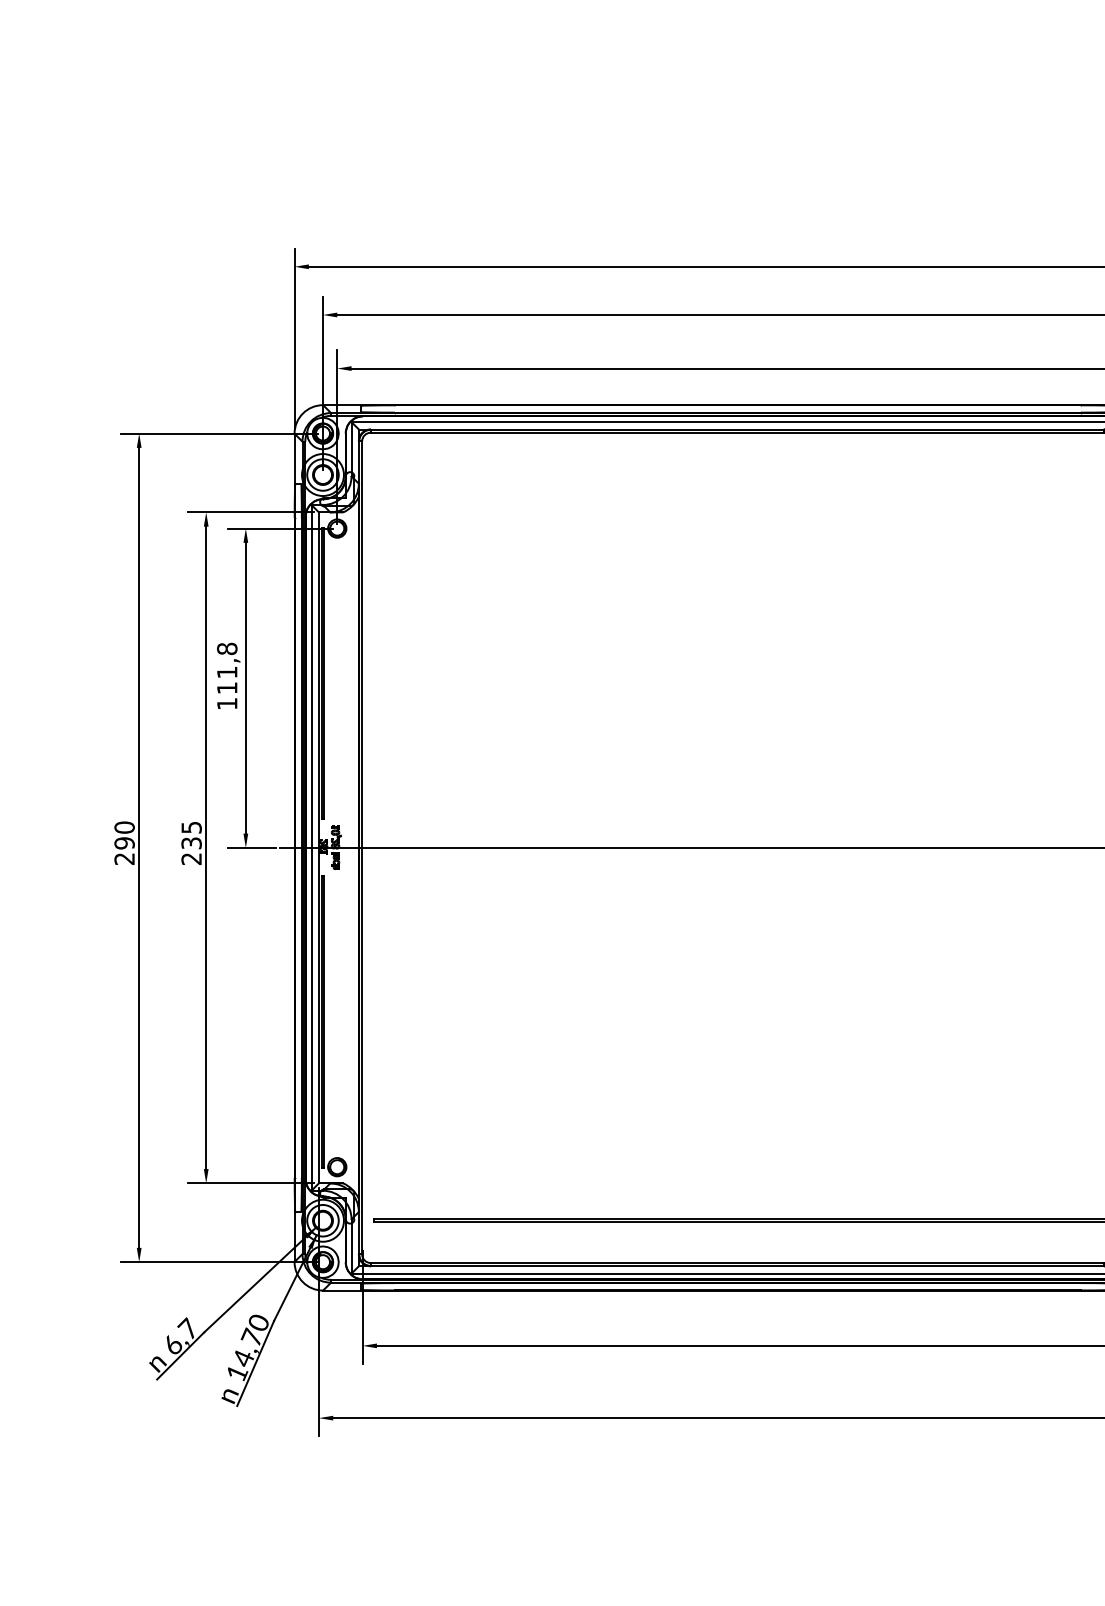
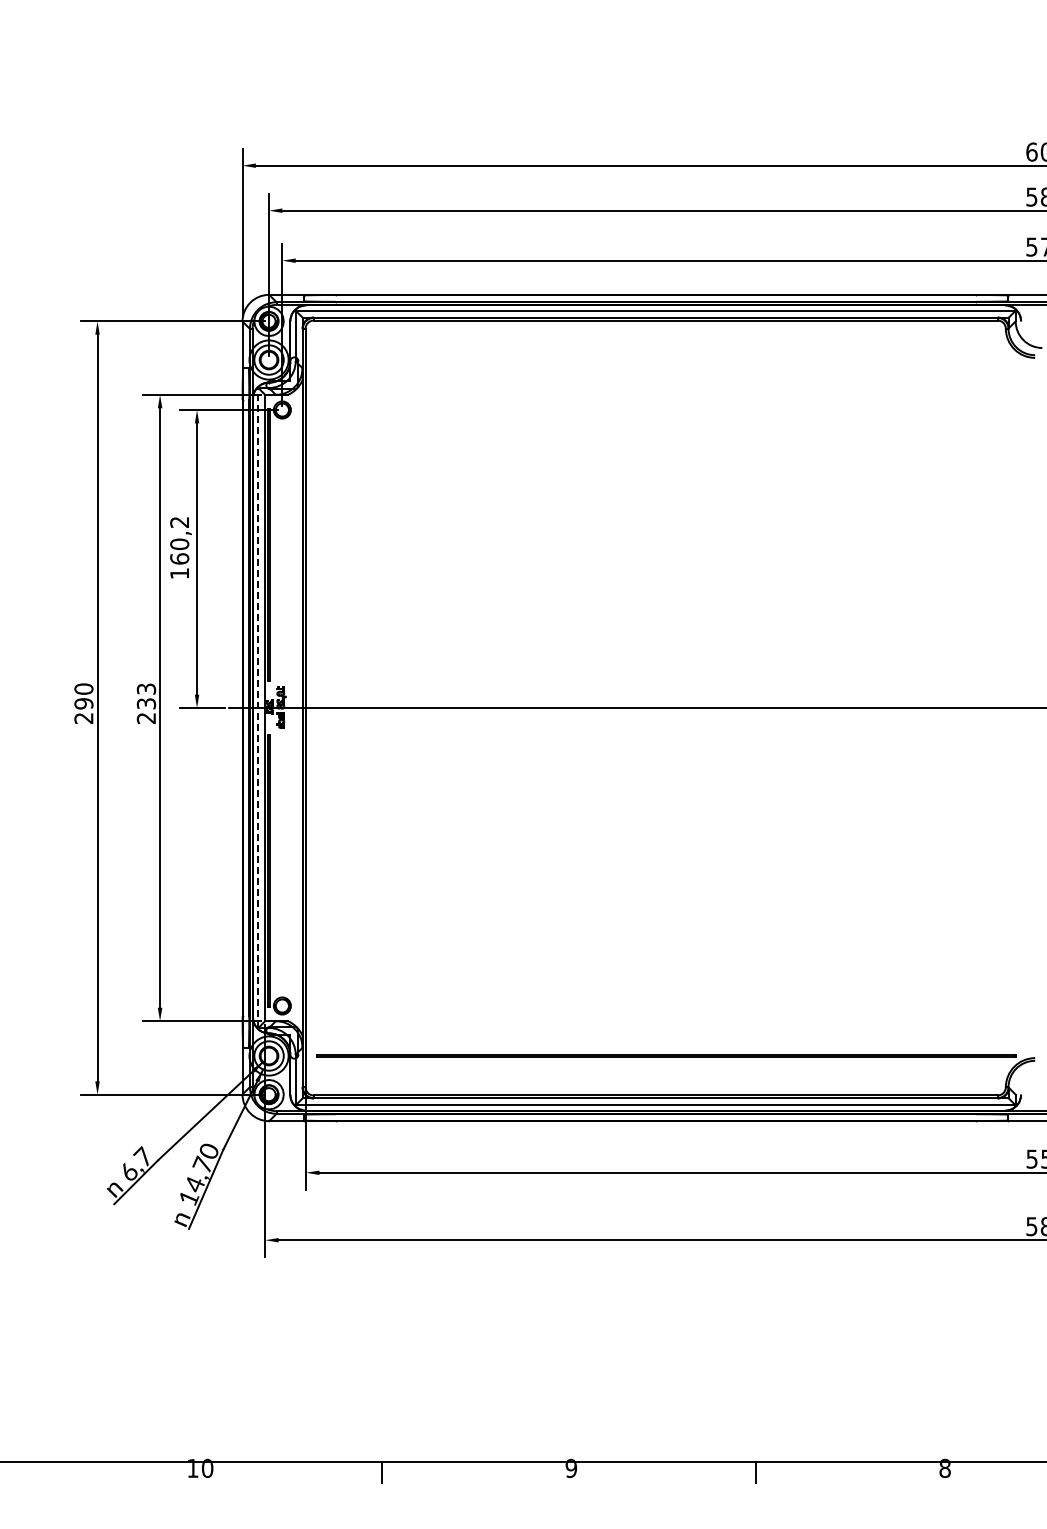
text: (227, 668) -> (179, 540), 111,8 -> 160,2
text: (190, 826) -> (145, 688), 235 -> 233
line: (311, 848) -> (258, 708), solid -> dashed

